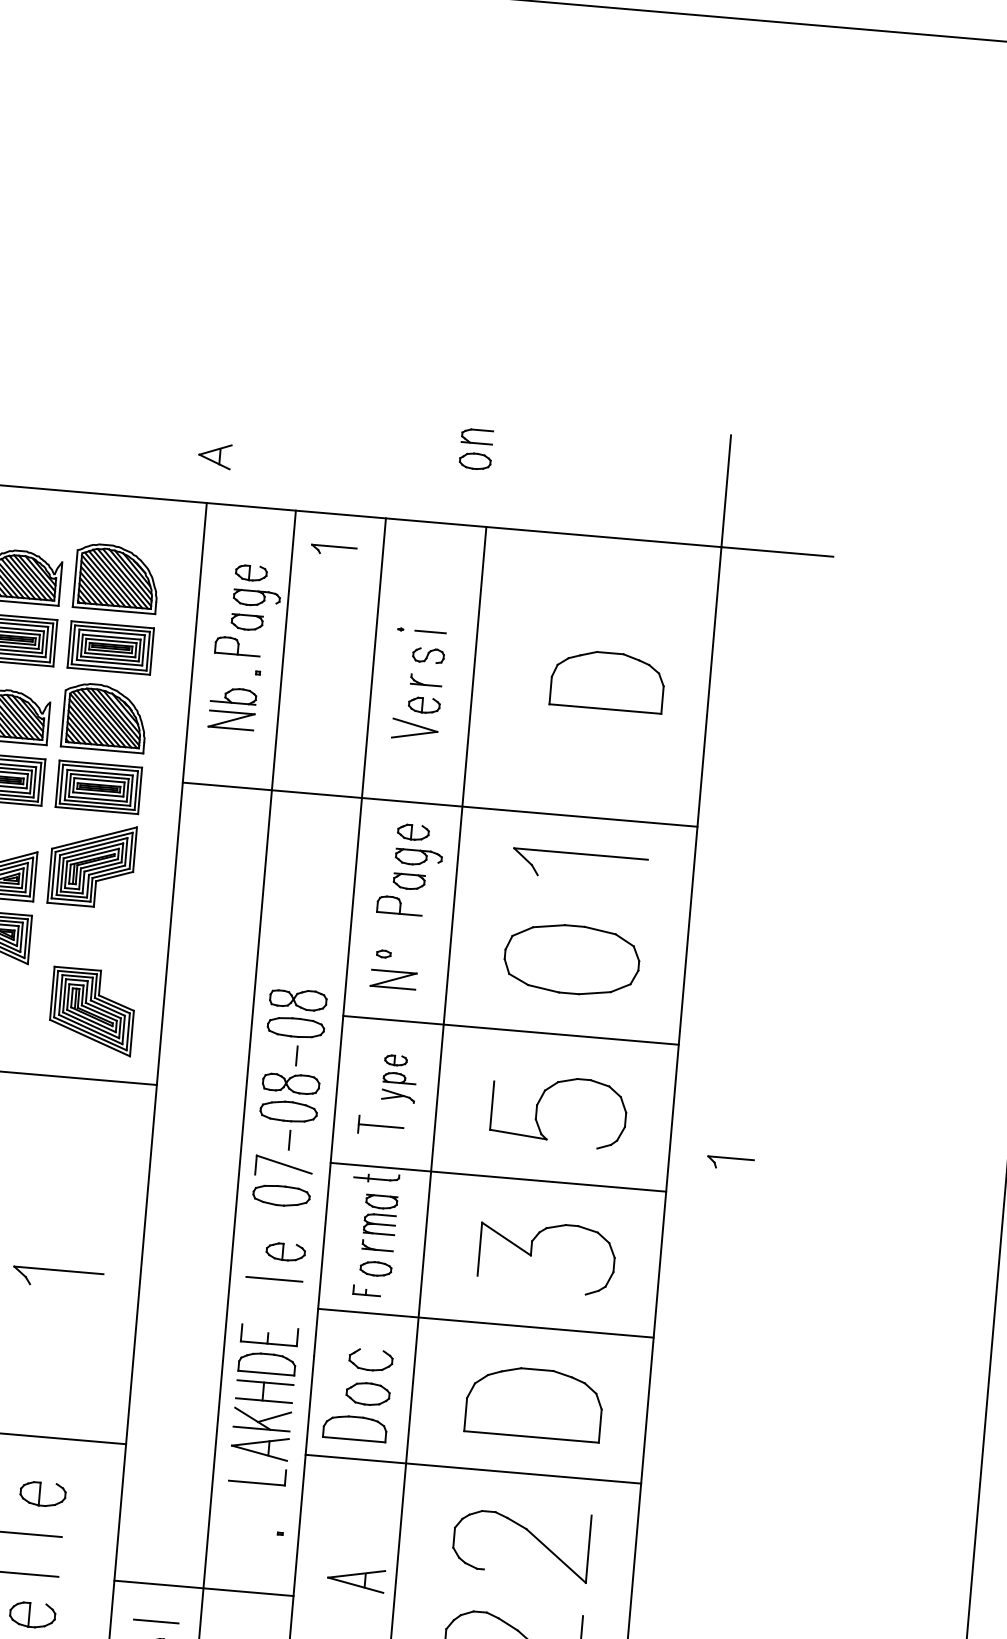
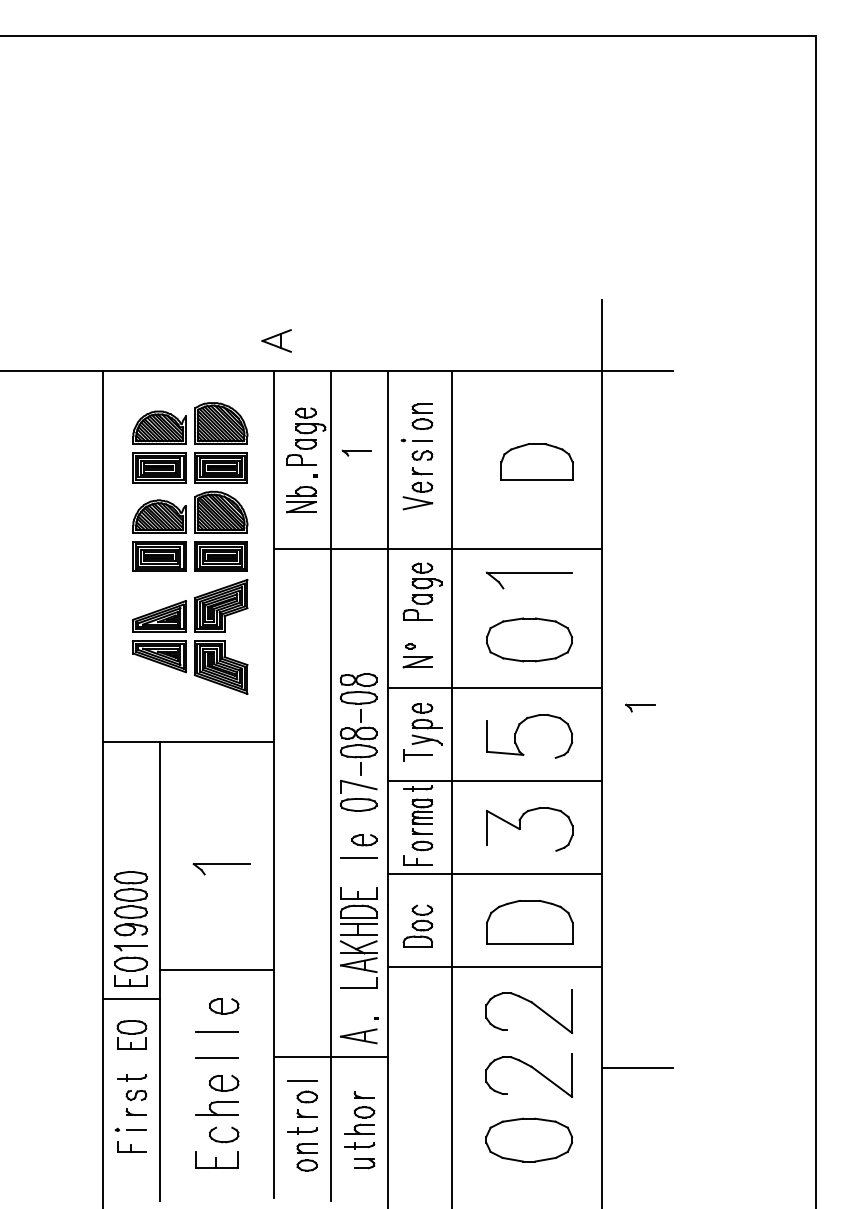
part: (476, 449) -> (422, 416), moved
part: (214, 455) -> (276, 340), size x1.43
part: (333, 549) -> (356, 452), moved
part: (92, 1011) -> (221, 667), moved
part: (398, 1078) -> (426, 724), size x1.43
part: (730, 1162) -> (640, 707), moved
part: (366, 1291) -> (417, 860), size x1.67
part: (357, 1393) -> (417, 925), size x0.71
part: (355, 1579) -> (358, 1036), moved

